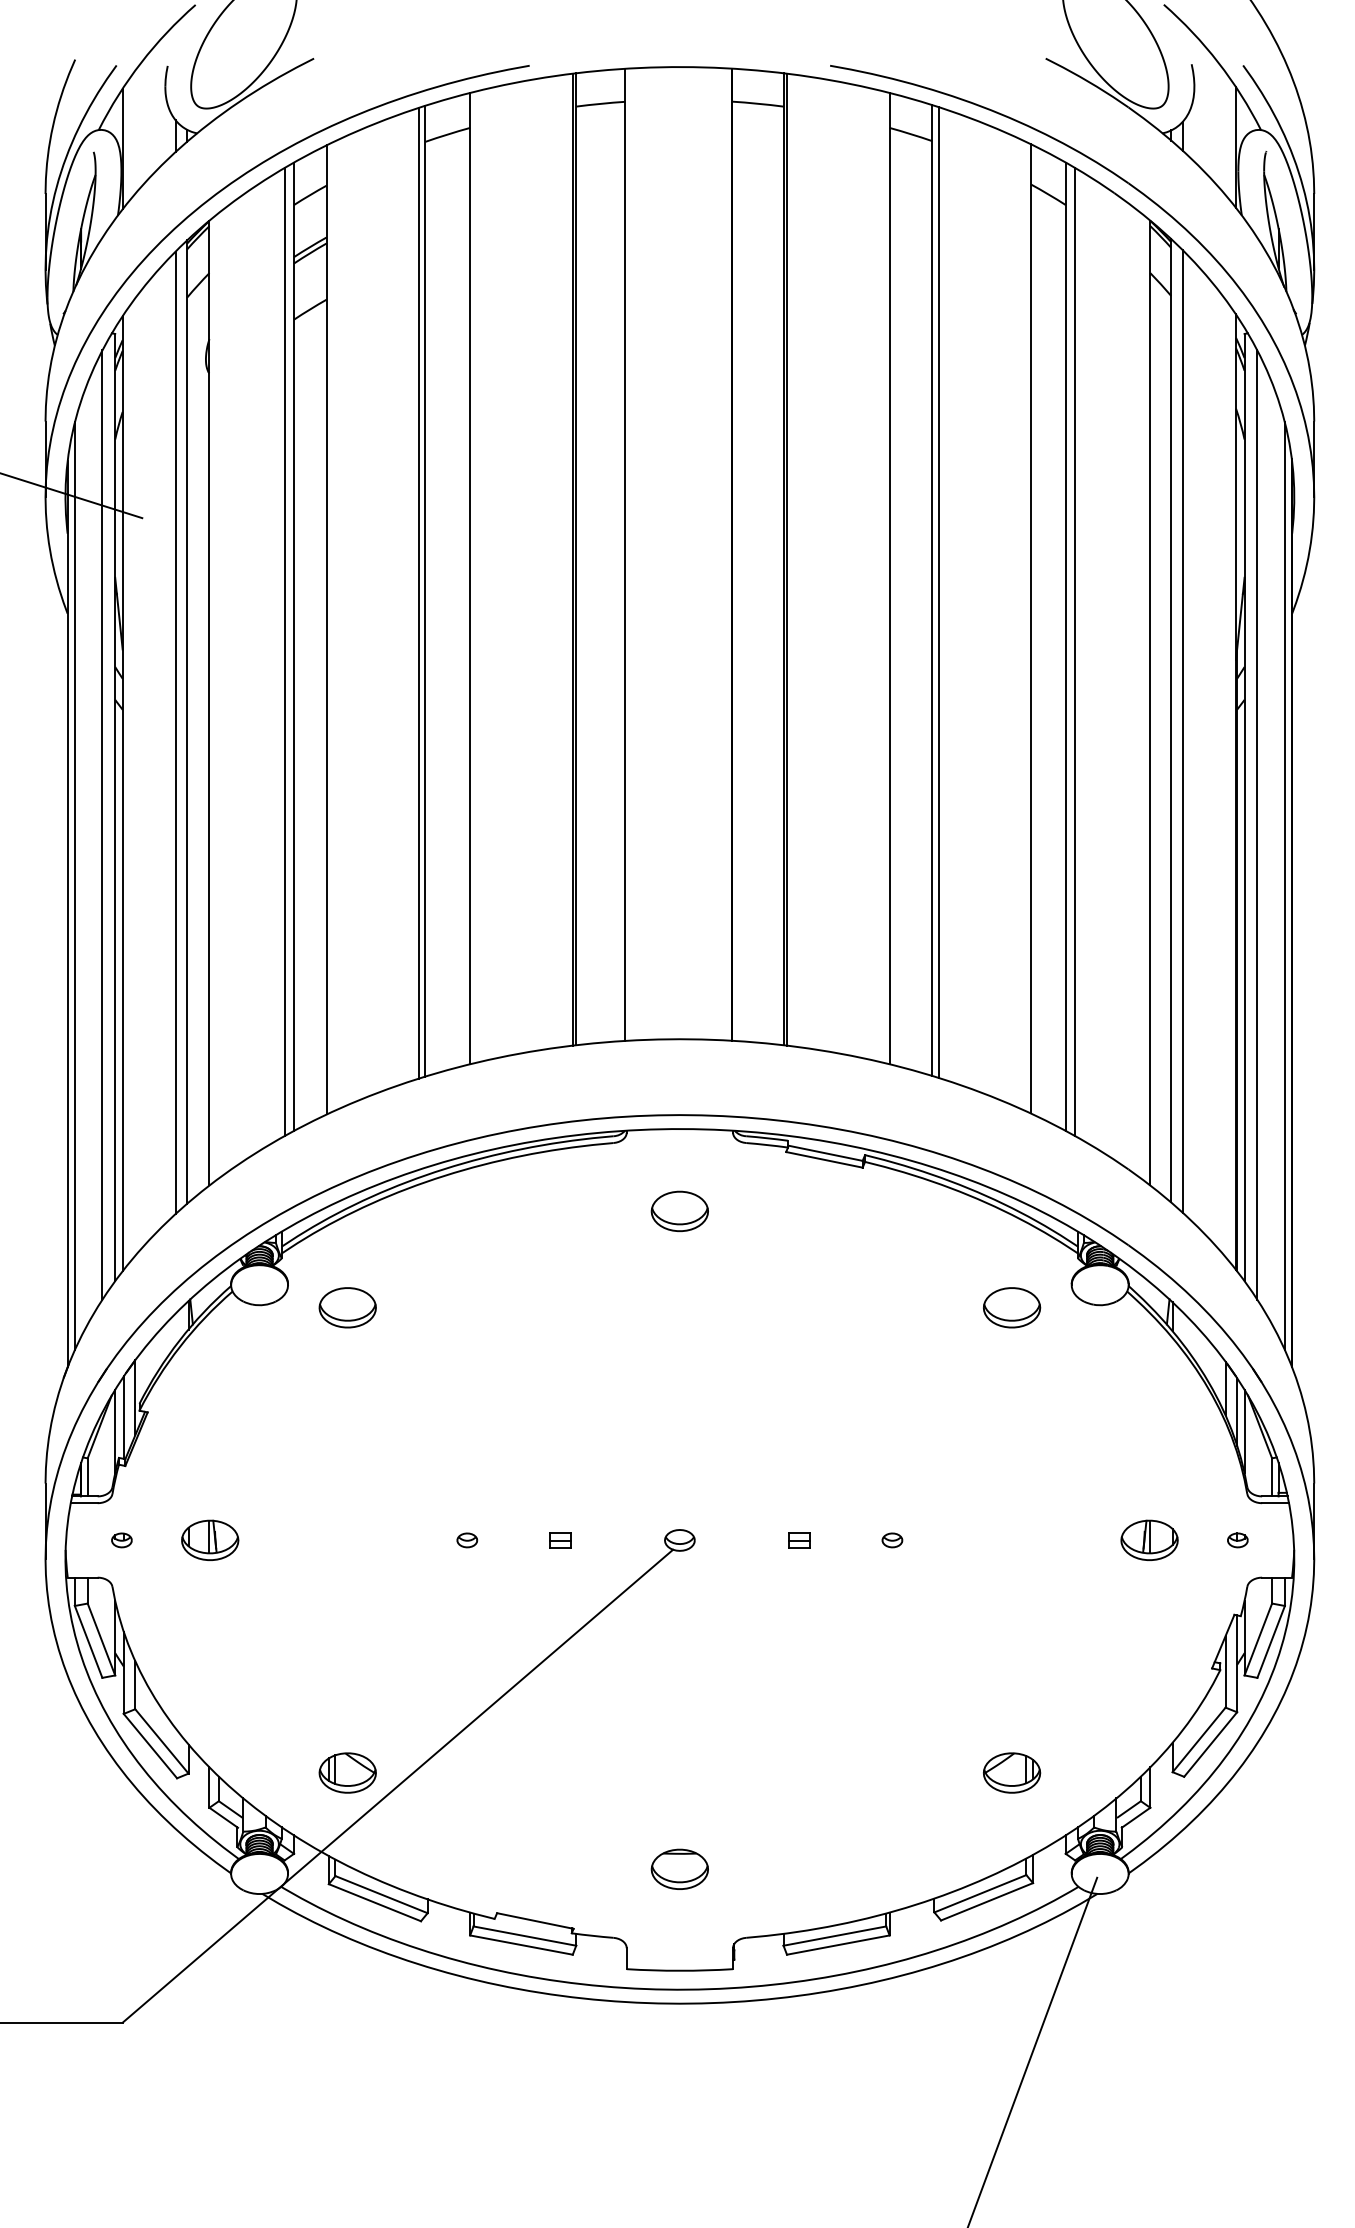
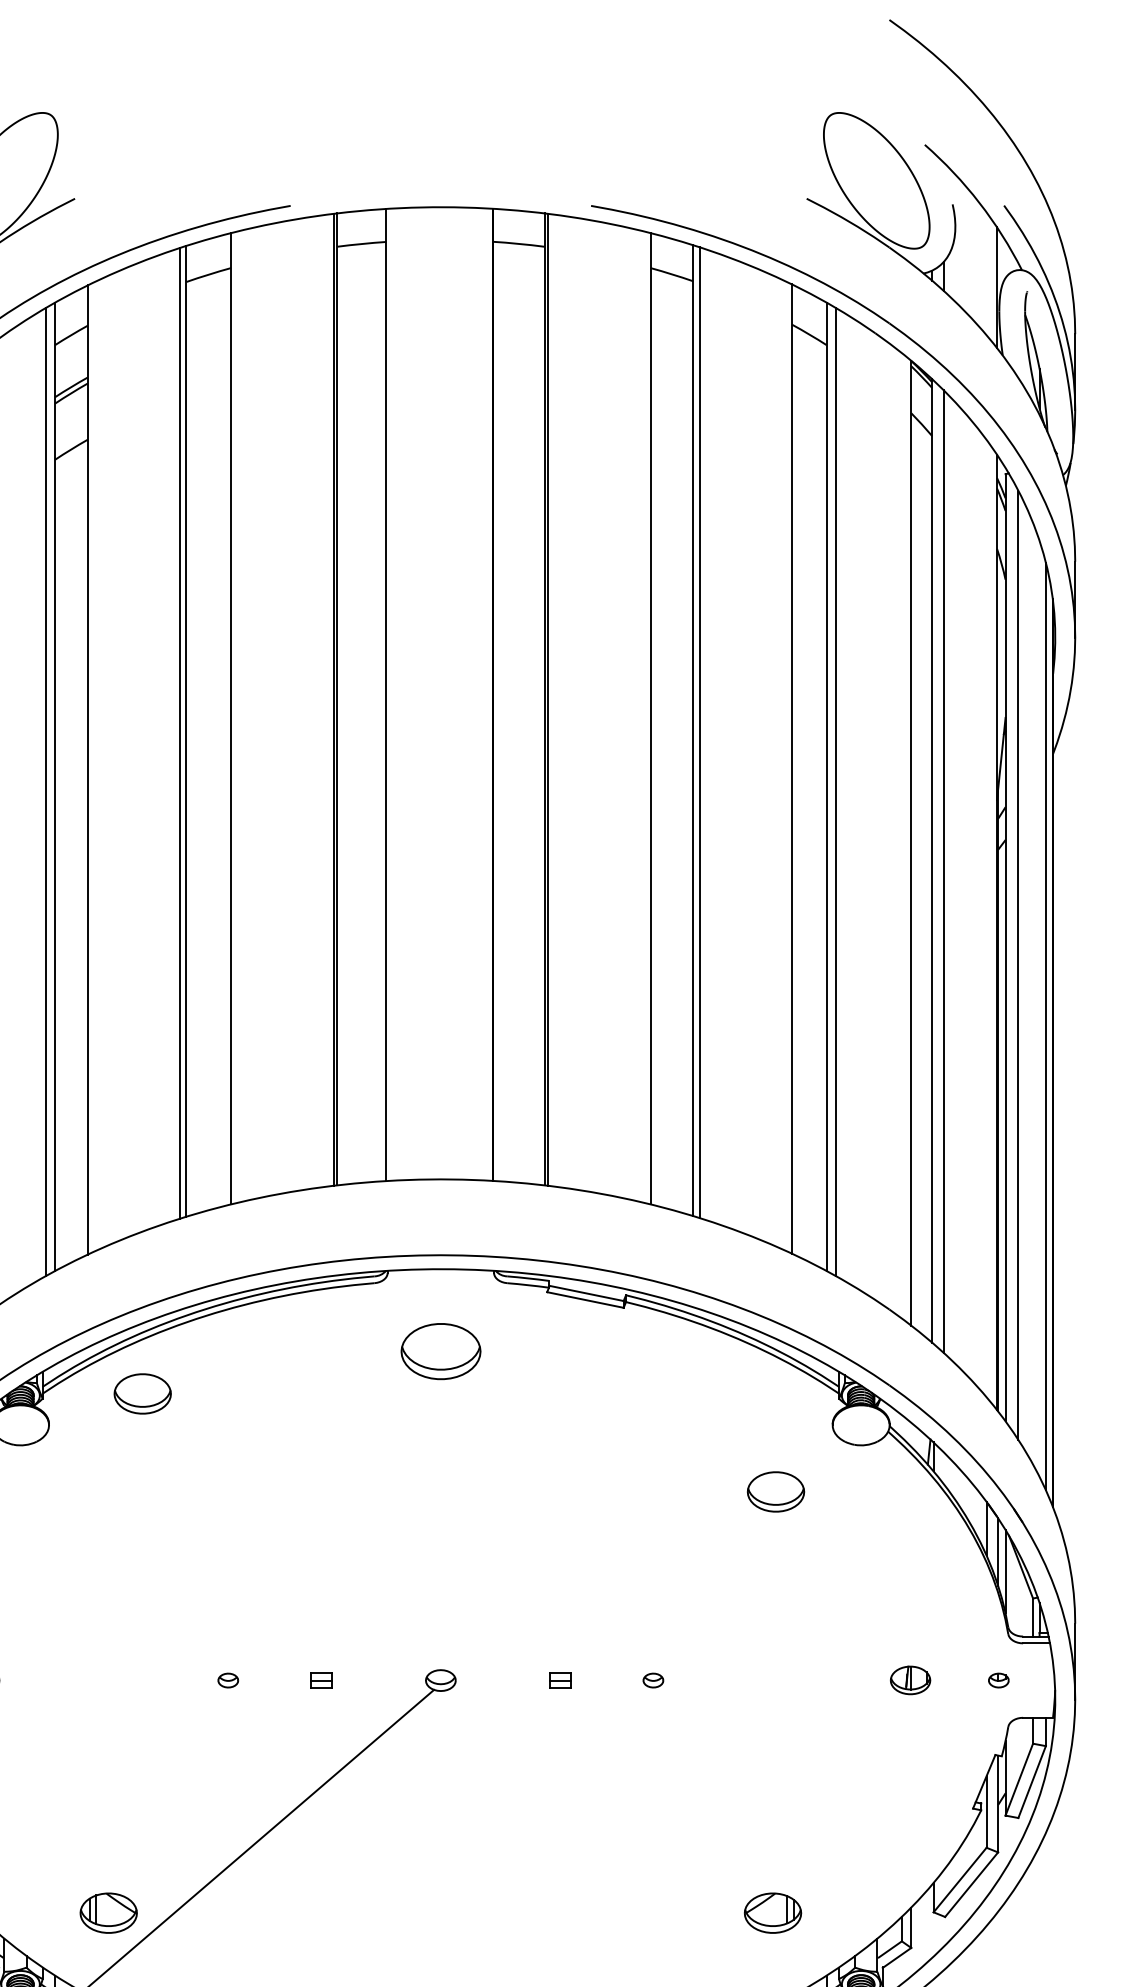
part: (679, 1211) -> (440, 1351), size x1.4
part: (347, 1307) -> (142, 1393), moved
part: (1012, 1307) -> (776, 1491), moved
part: (1149, 1539) -> (910, 1679), size x0.7

